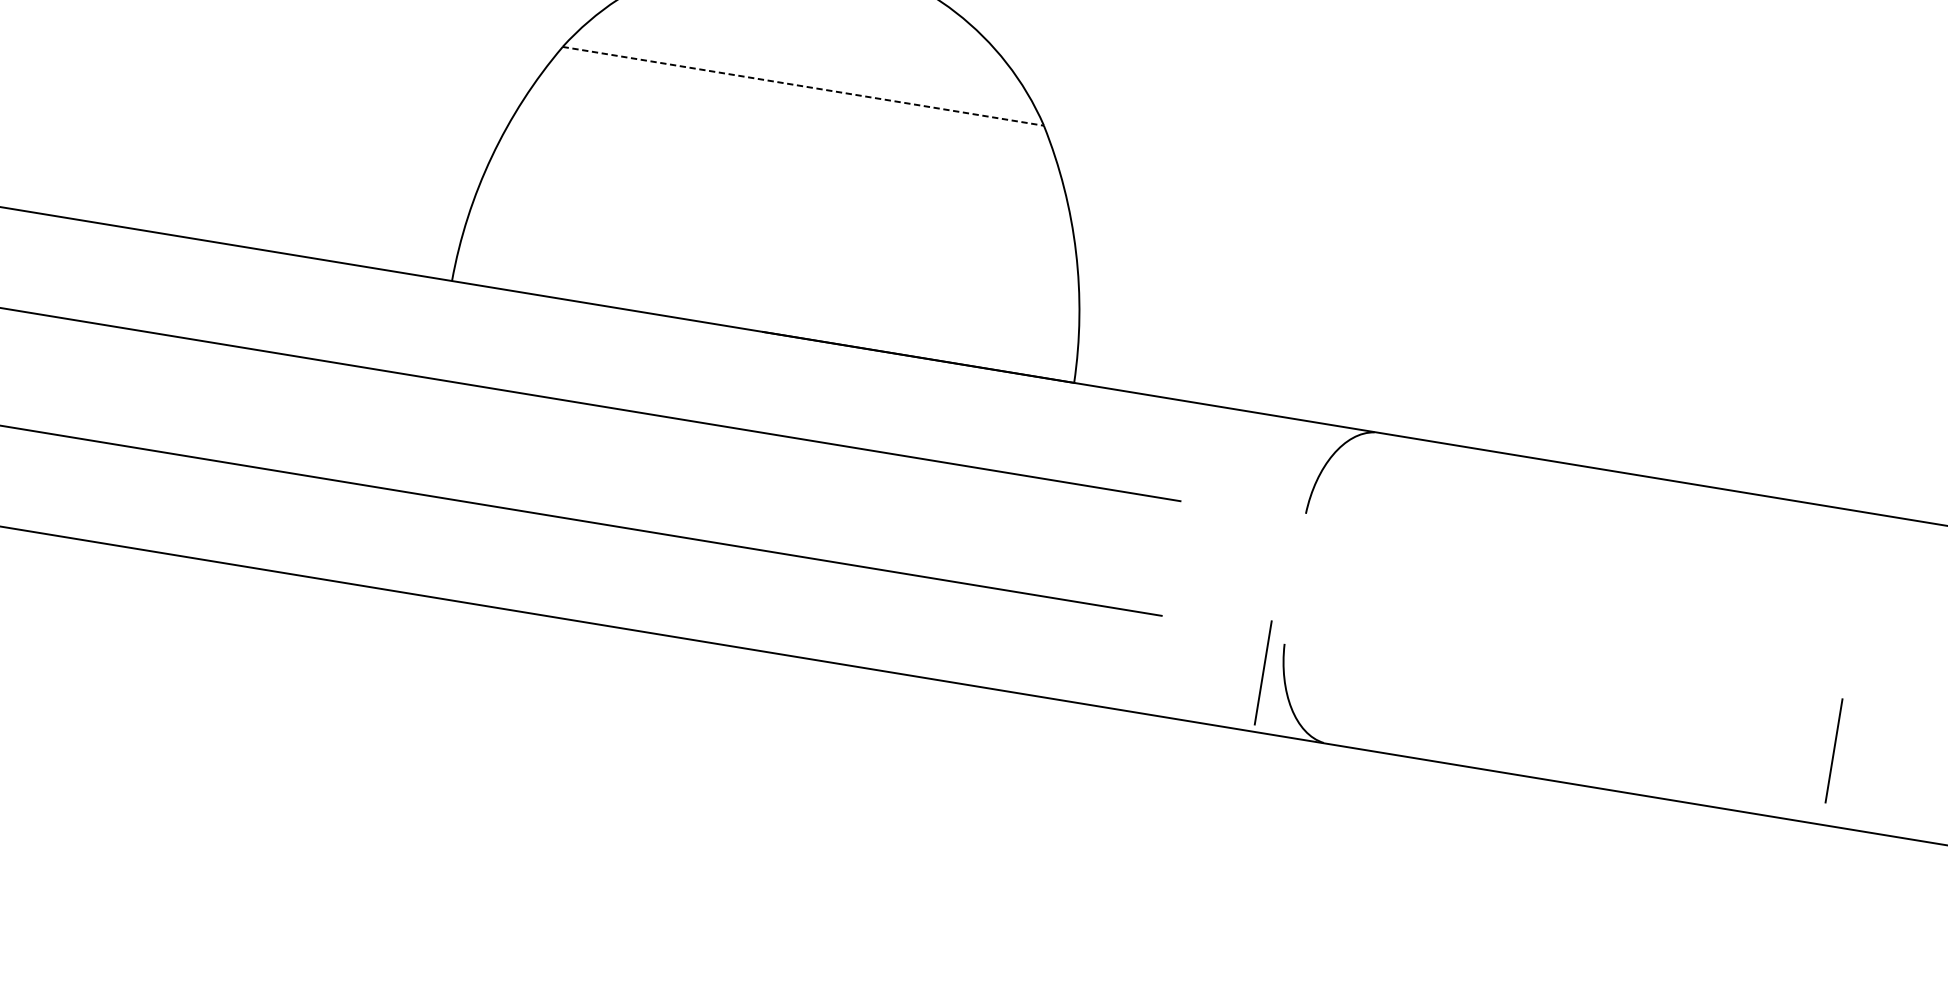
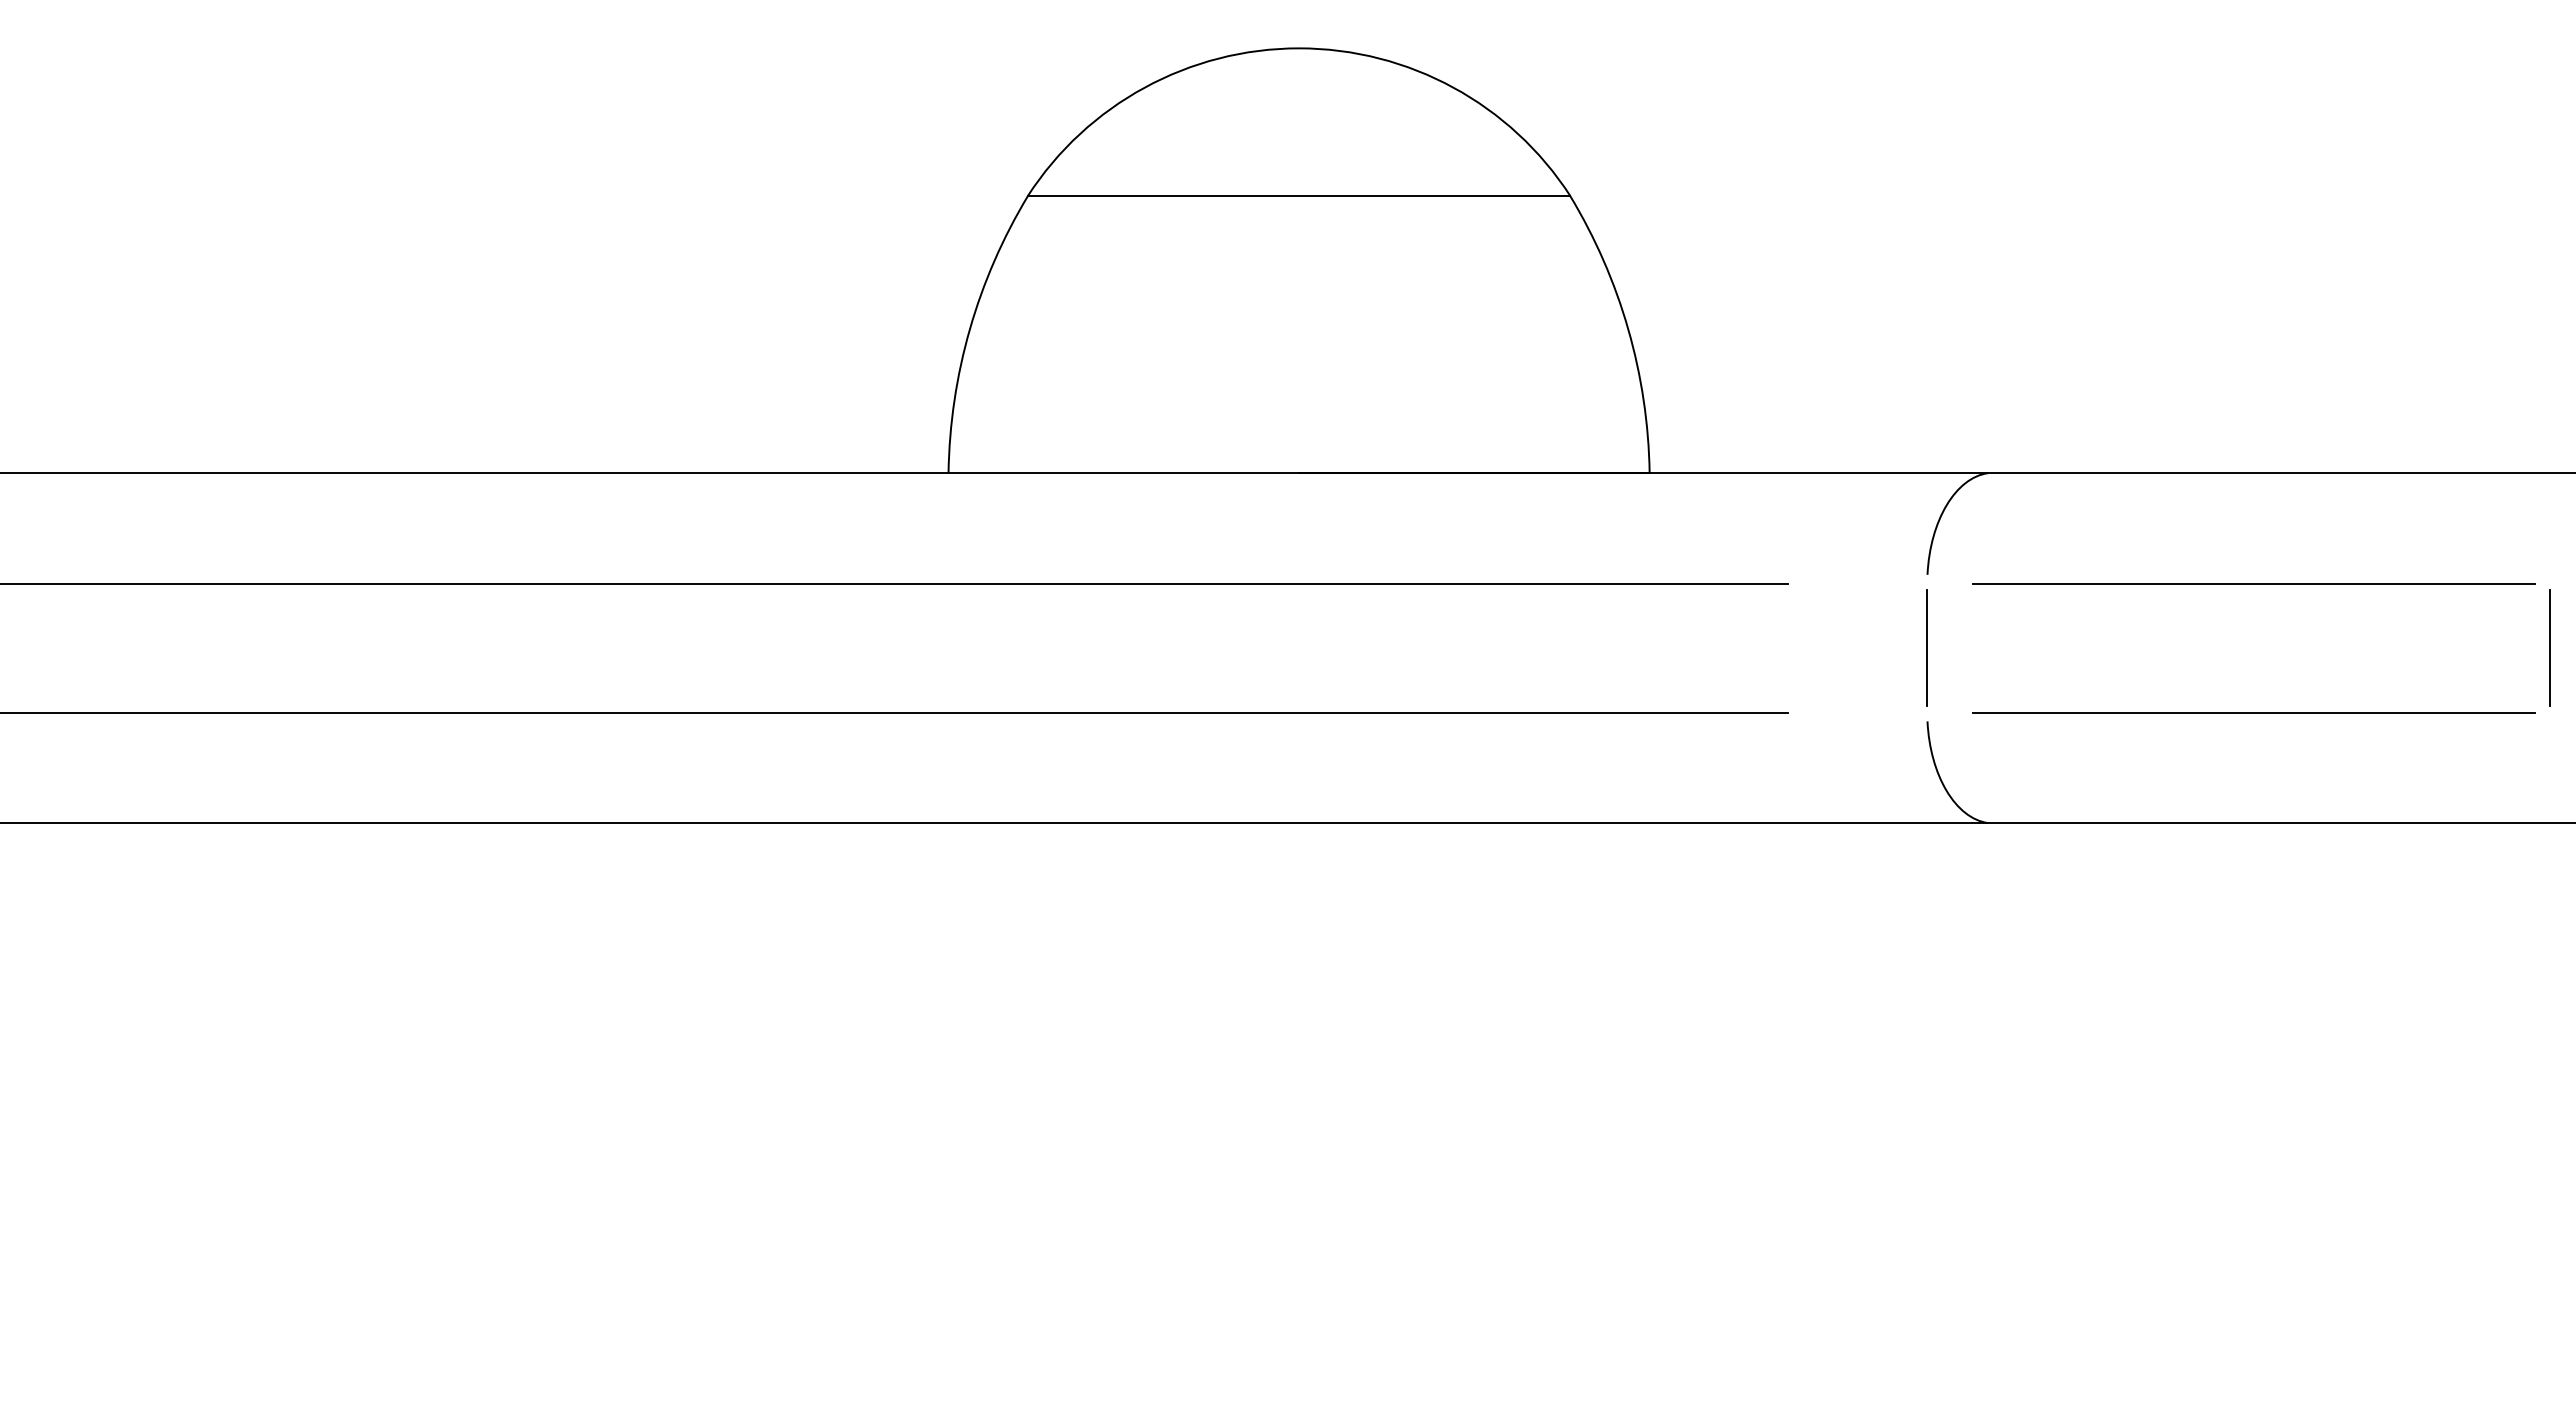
line: (803, 86) -> (1299, 196), dashed -> solid
line: (1594, 569) -> (2254, 583), added
line: (1262, 672) -> (1926, 647), moved
line: (1576, 683) -> (2254, 712), added
line: (1833, 750) -> (2549, 647), moved

